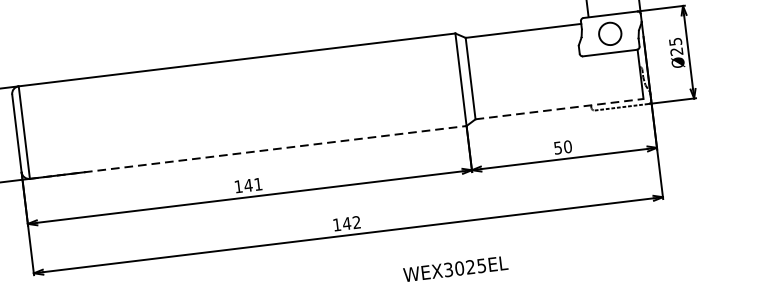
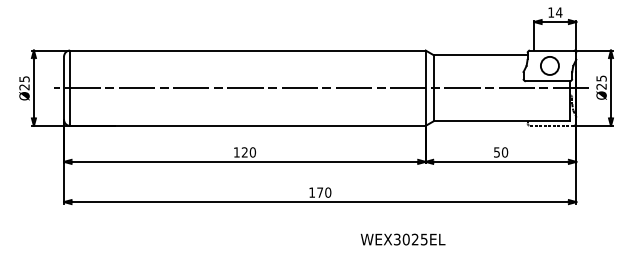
line: (333, 95) -> (321, 88), added
line: (560, 109) -> (502, 121), dashed -> solid
line: (247, 152) -> (247, 125), dashed -> solid
text: (252, 185) -> (248, 152), 141 -> 120
text: (350, 223) -> (323, 192), 142 -> 170

